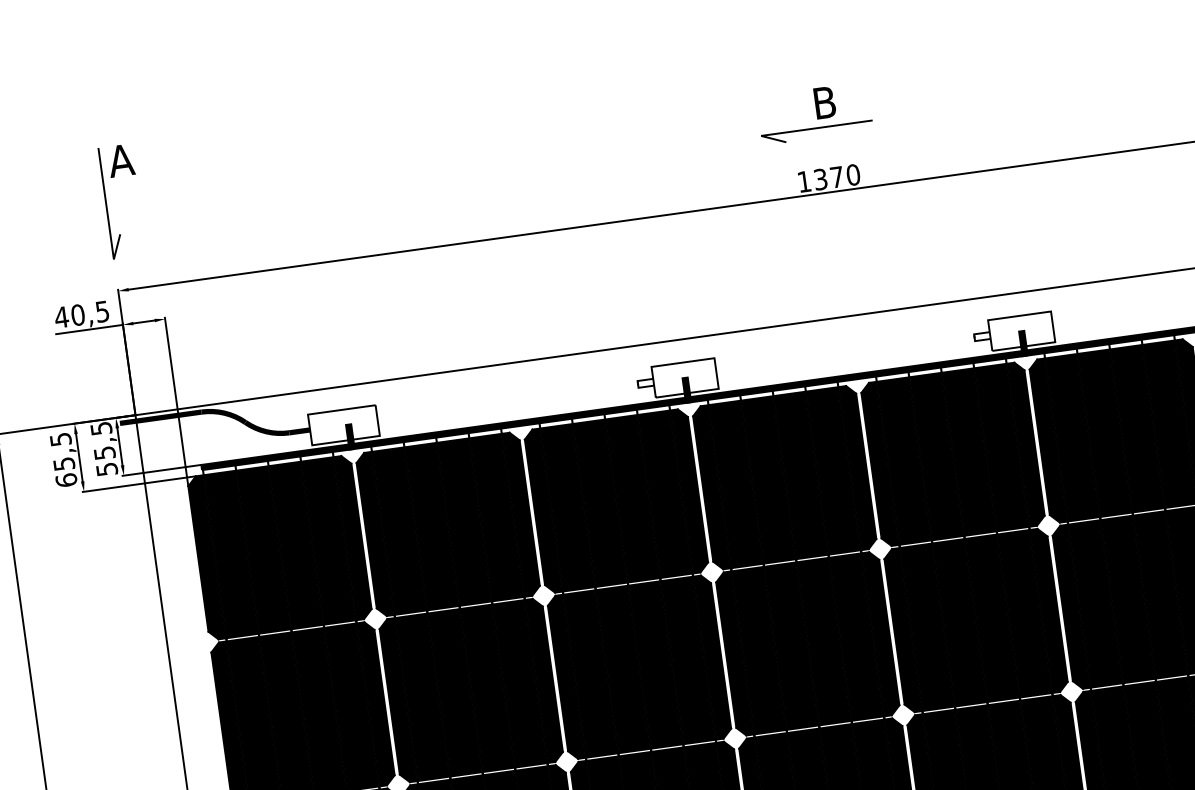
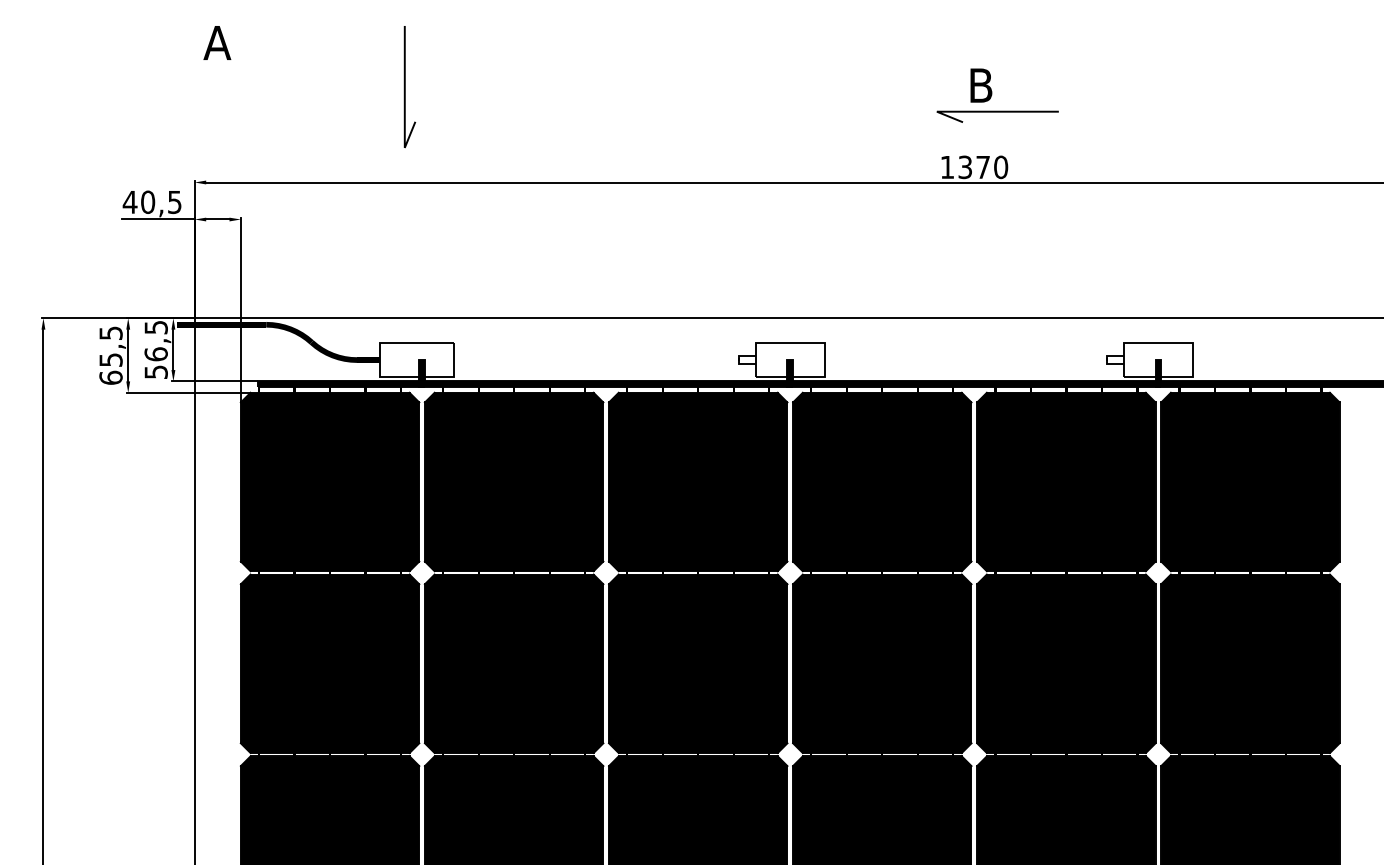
line: (816, 128) -> (997, 112), moved
line: (106, 204) -> (405, 87), moved
text: (104, 453) -> (155, 354), 55,5 -> 56,5

